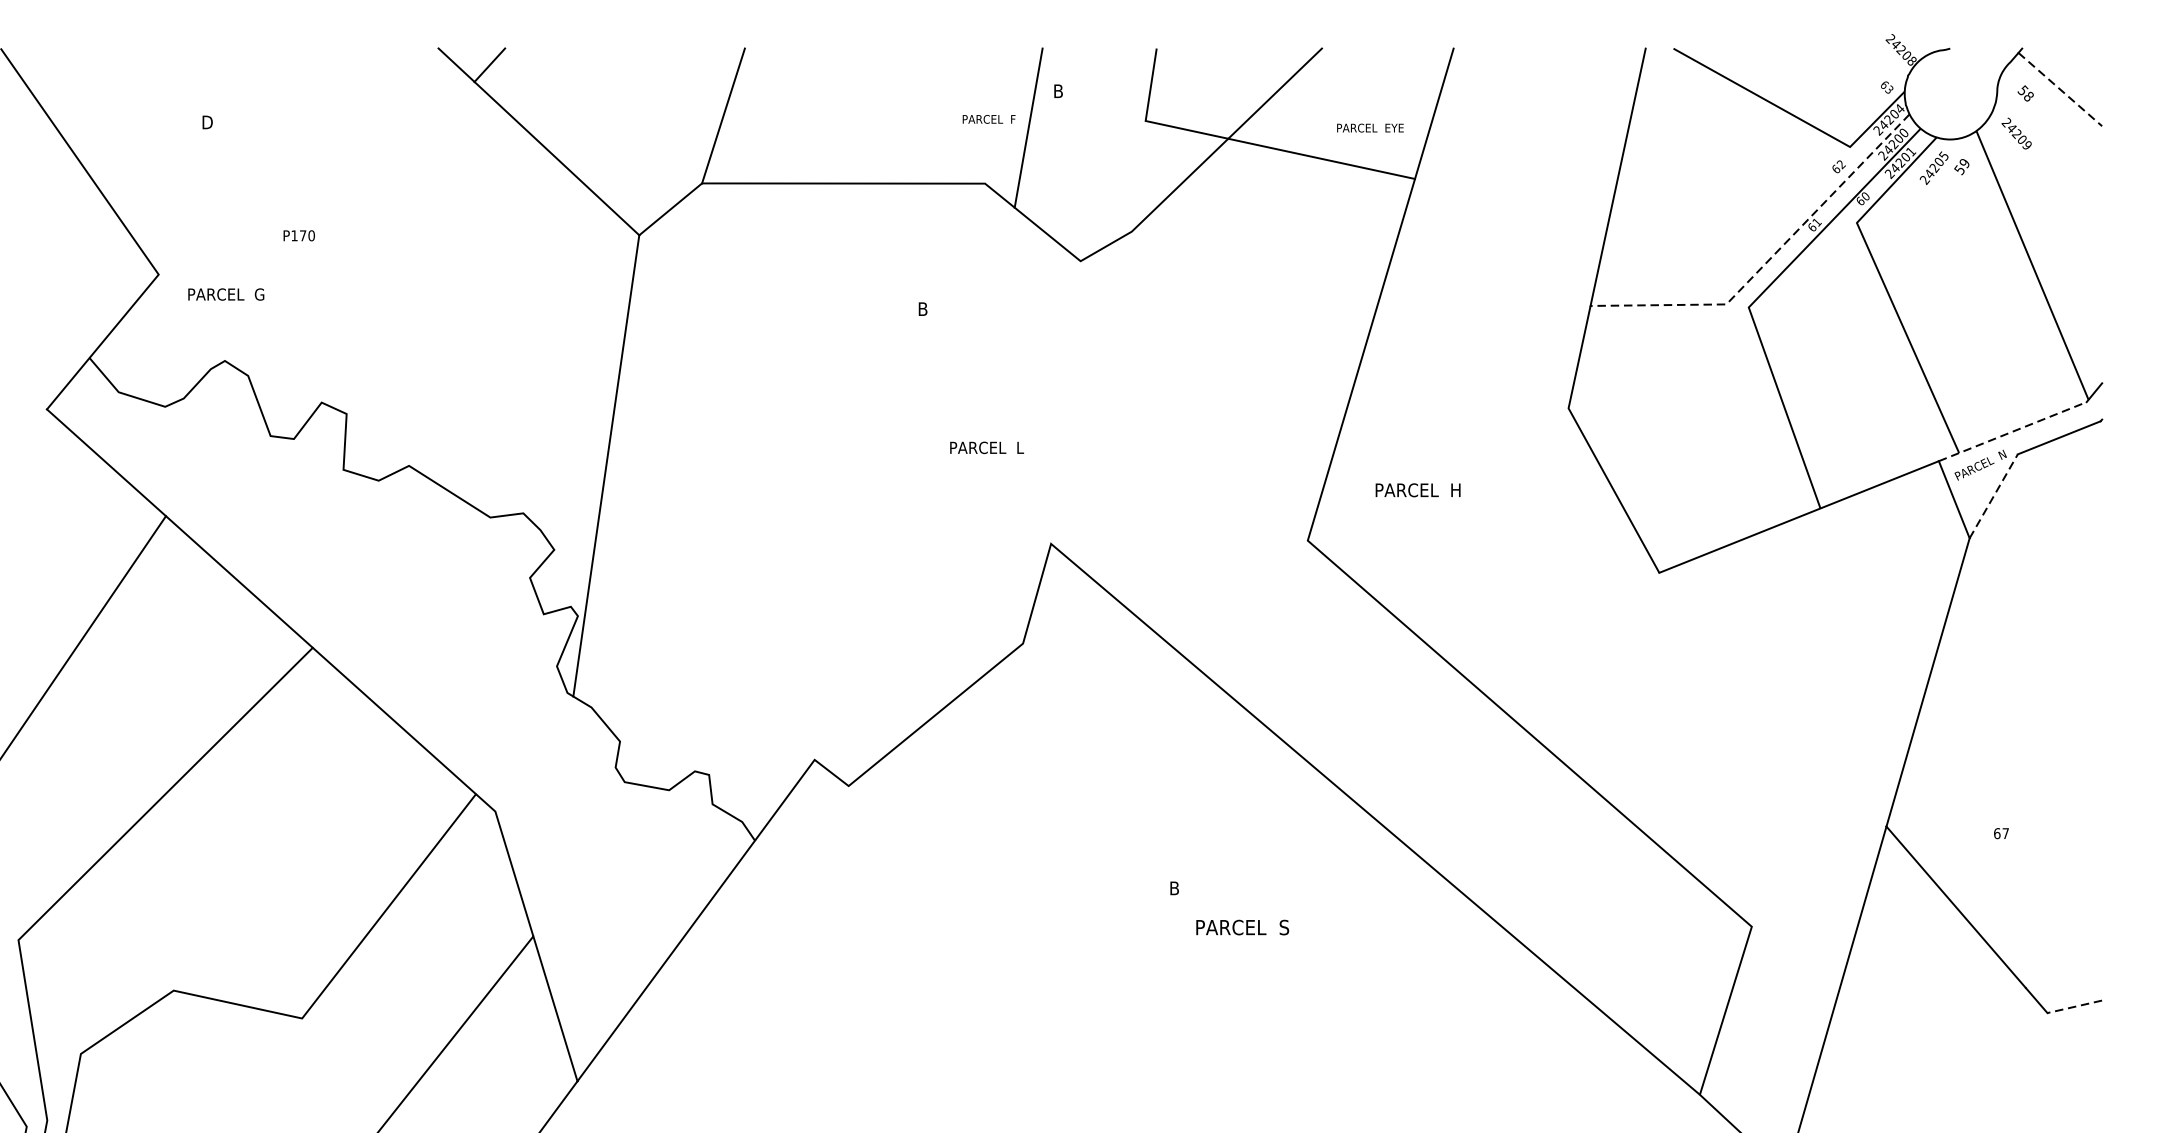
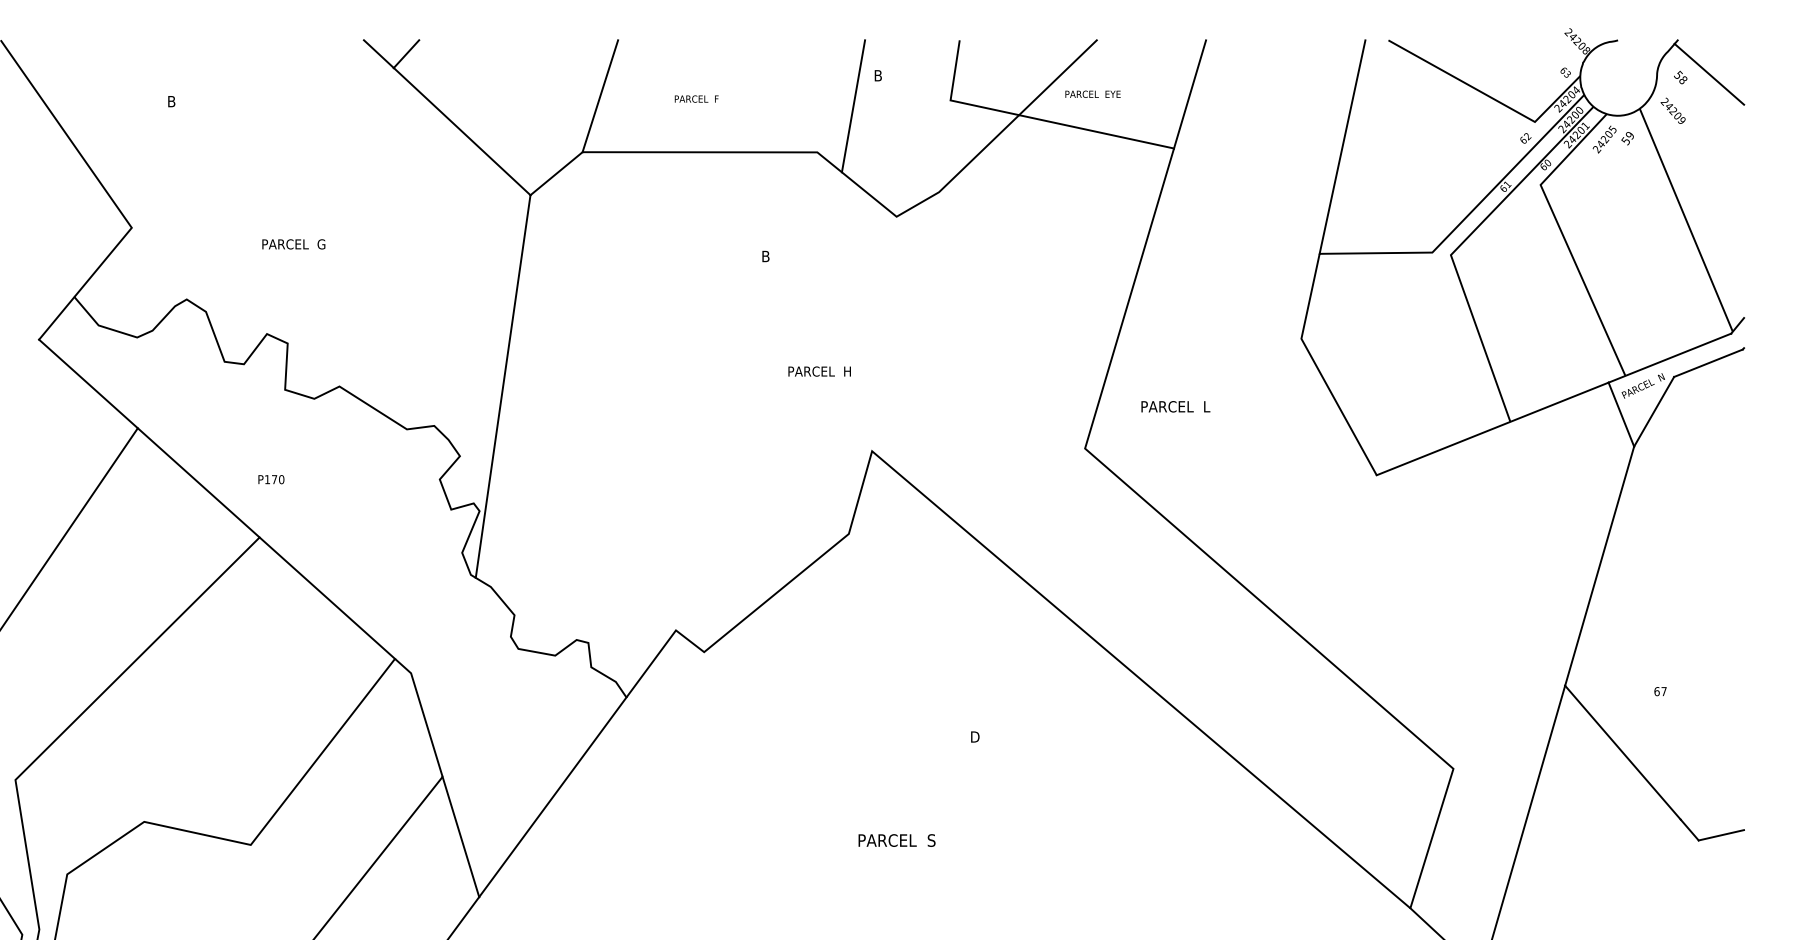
line: (2060, 89) -> (1709, 74), dashed -> solid
text: (988, 118) -> (696, 98), moved
text: (207, 122) -> (172, 101), D -> B
text: (1369, 127) -> (1092, 93), moved
text: (299, 235) -> (271, 479), moved
line: (1769, 258) -> (1468, 214), dashed -> solid
text: (225, 294) -> (293, 244), moved
line: (2013, 430) -> (1670, 357), dashed -> solid
text: (1021, 447) -> (847, 371), PARCEL  L -> PARCEL  H
text: (1456, 489) -> (1208, 406), PARCEL  H -> PARCEL  L
line: (1994, 495) -> (1654, 411), dashed -> solid
text: (1175, 888) -> (975, 737), B -> D
text: (1242, 927) -> (896, 840), moved
line: (2073, 1007) -> (1720, 835), dashed -> solid

